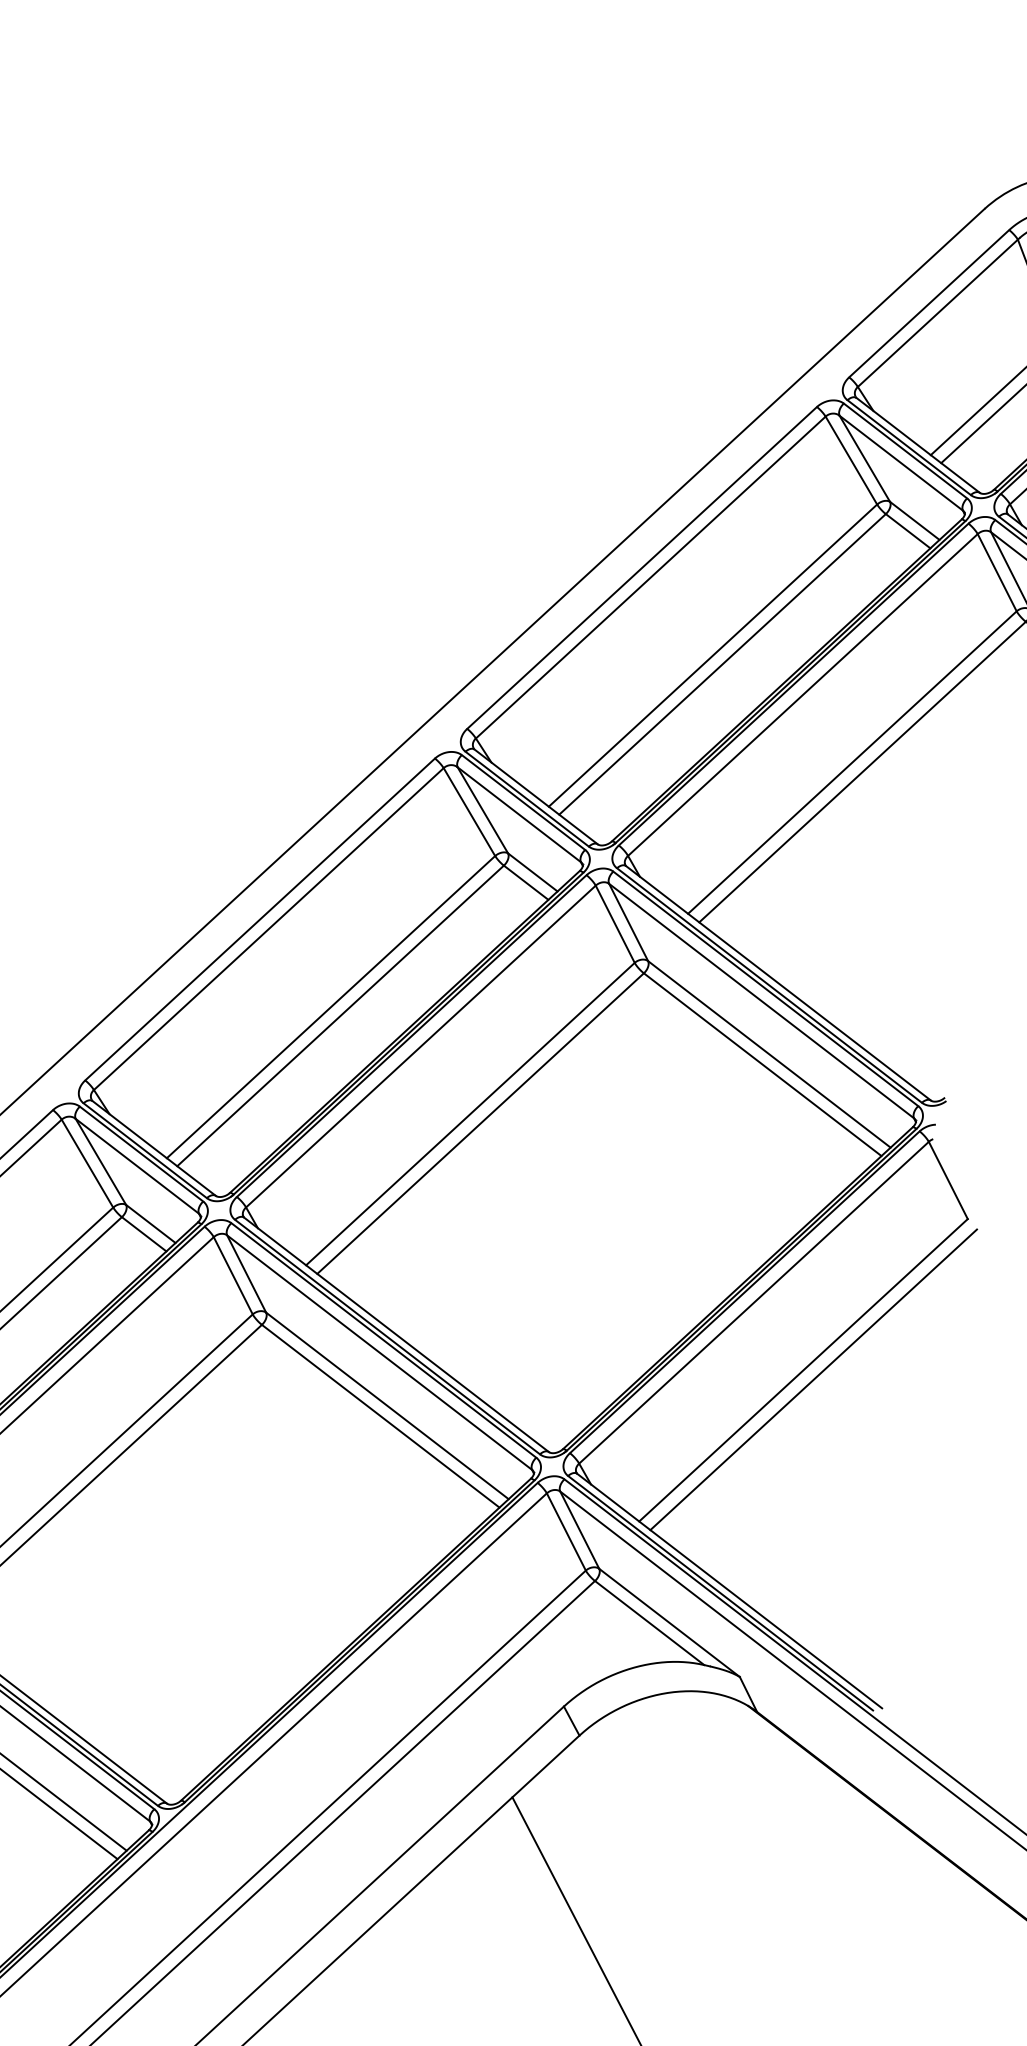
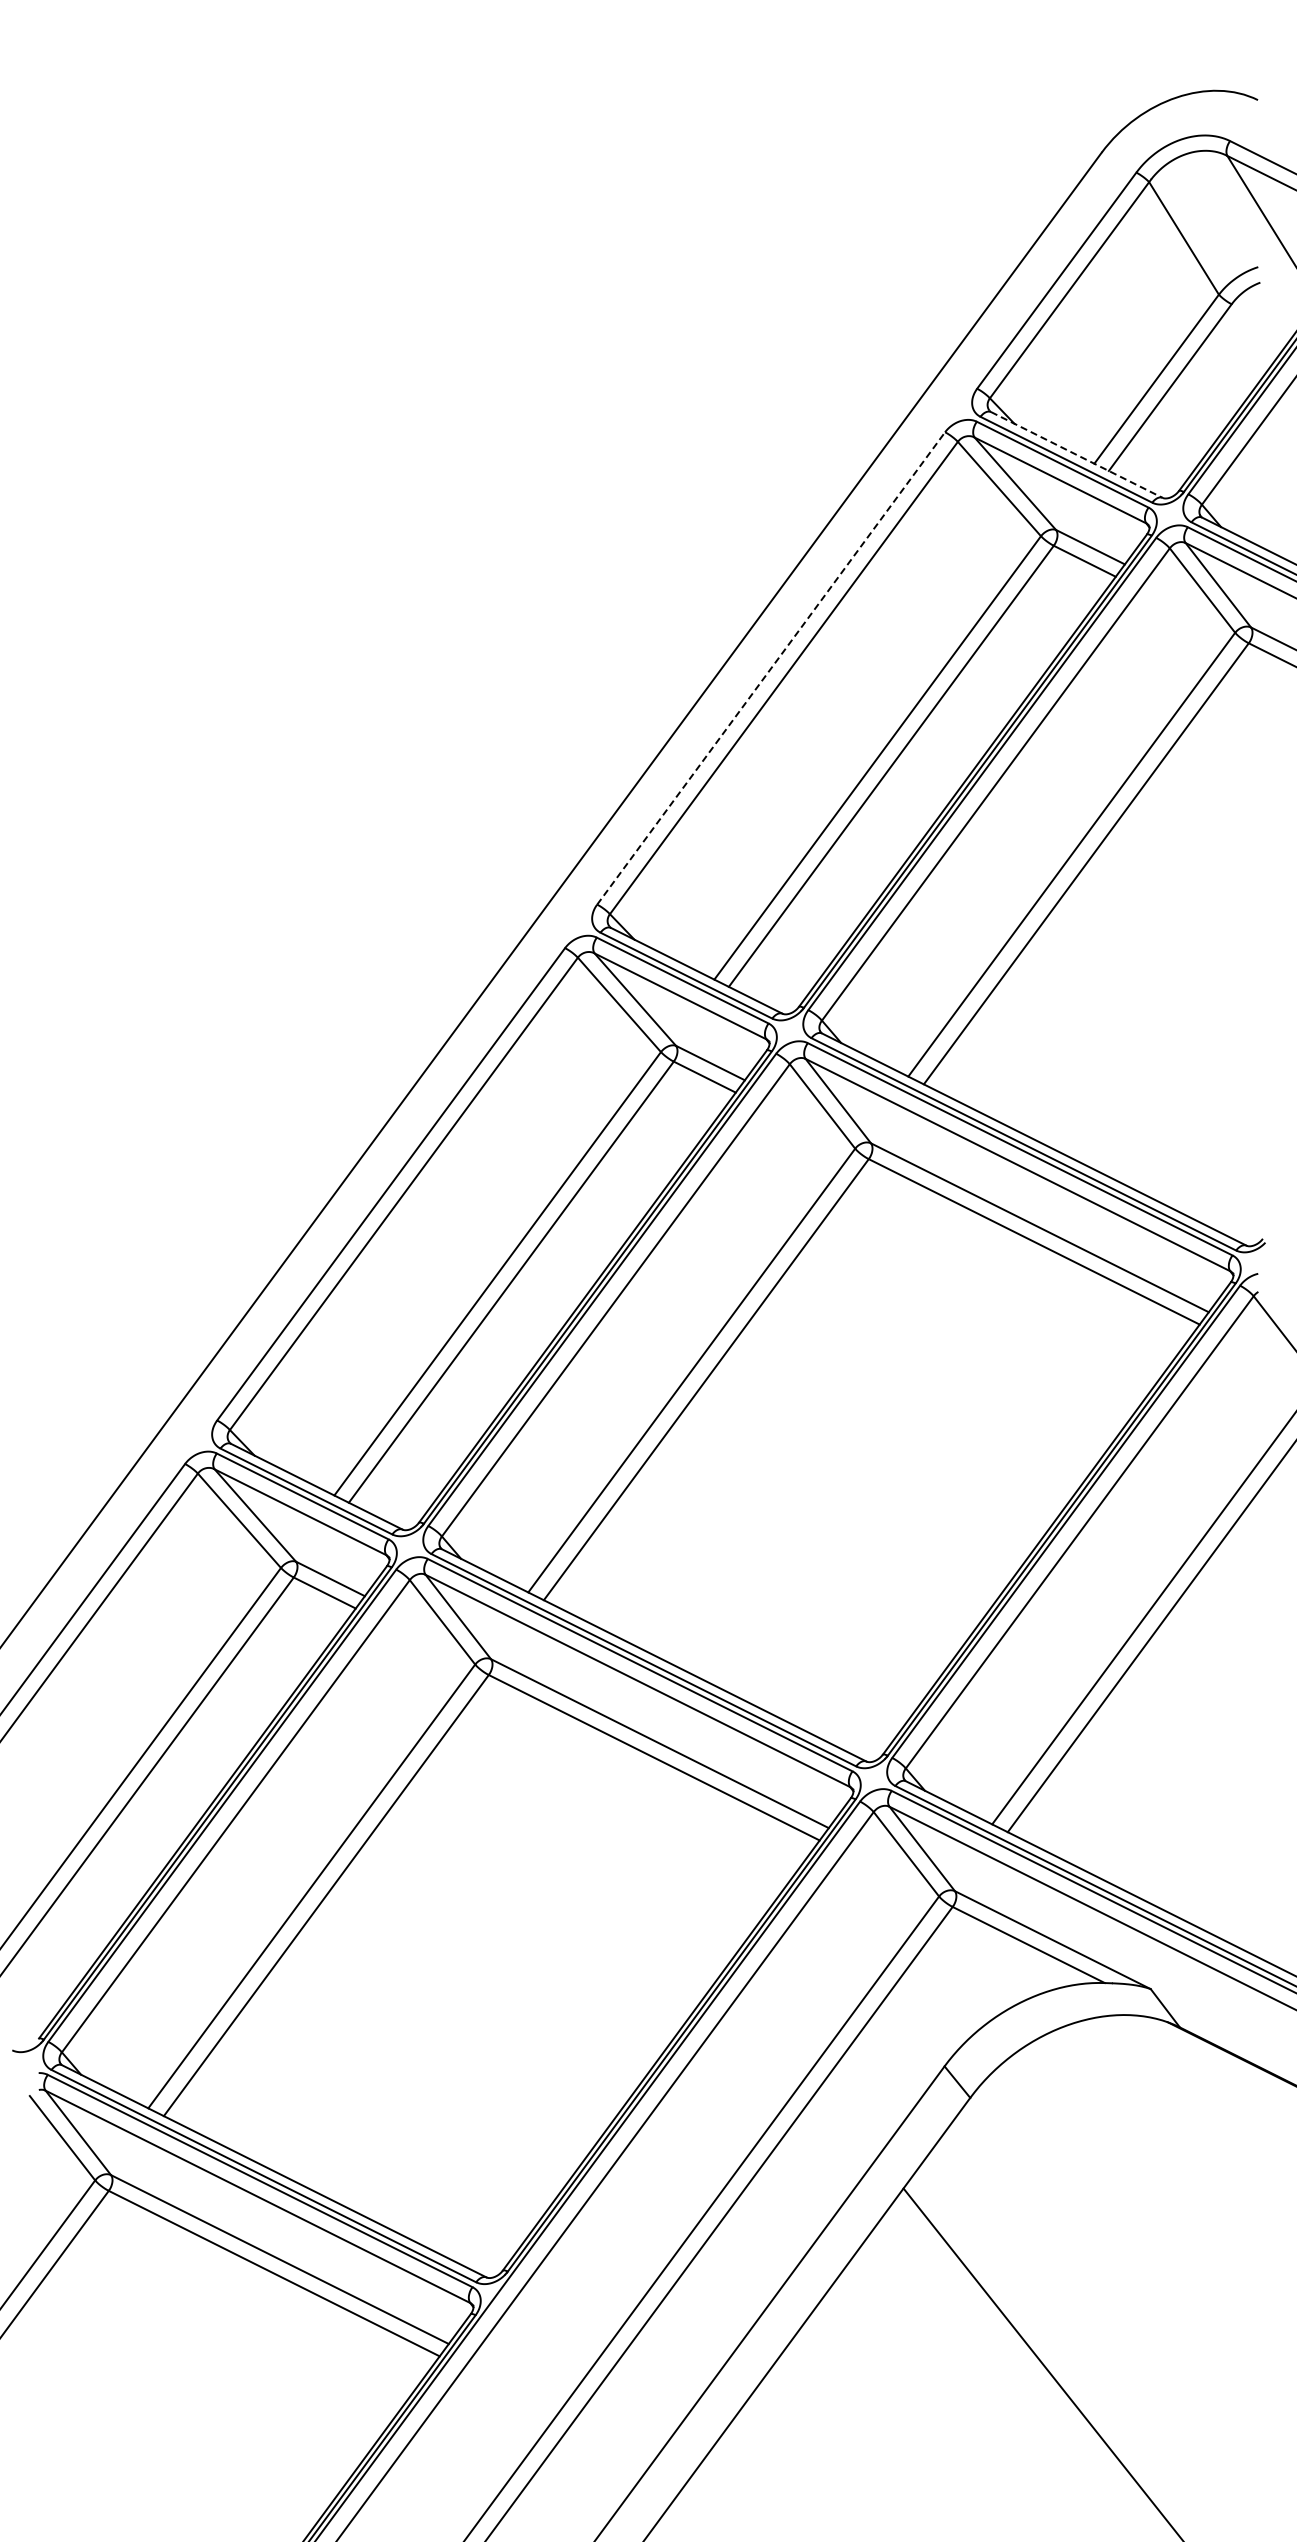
line: (918, 445) -> (1077, 455), solid -> dashed
line: (642, 568) -> (771, 668), solid -> dashed

